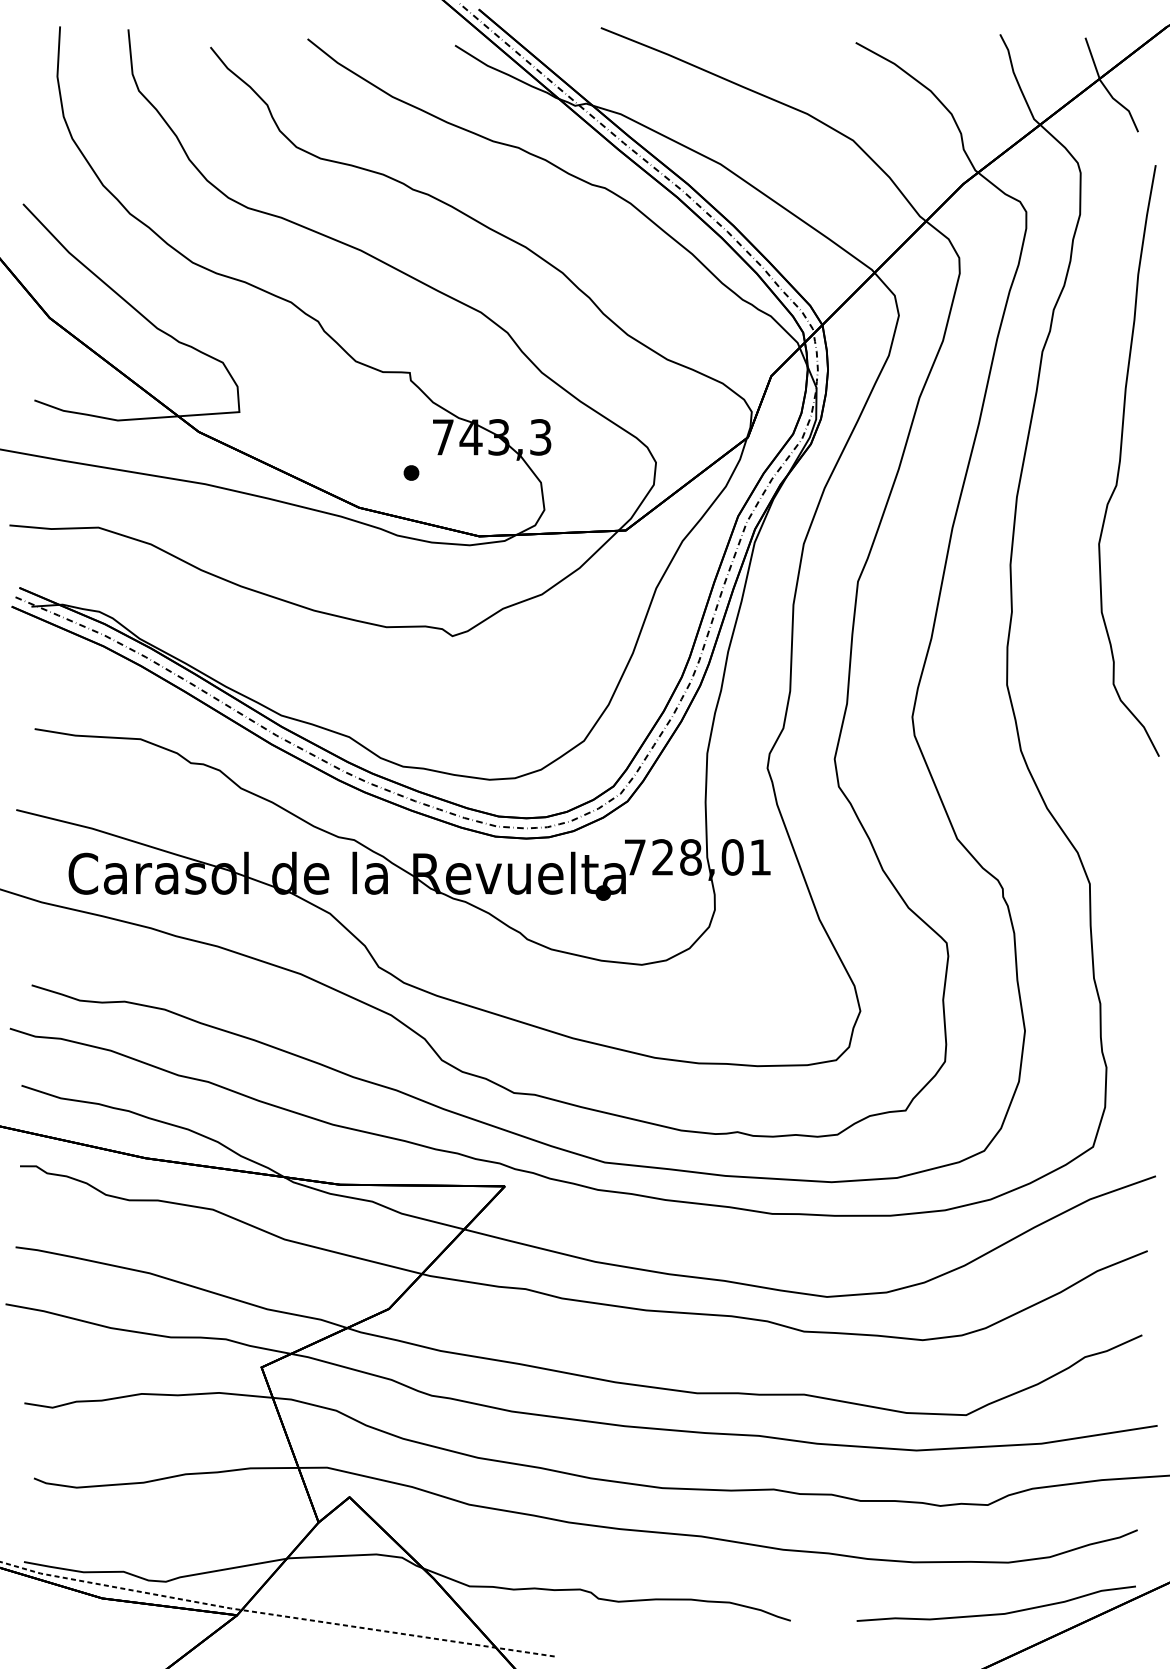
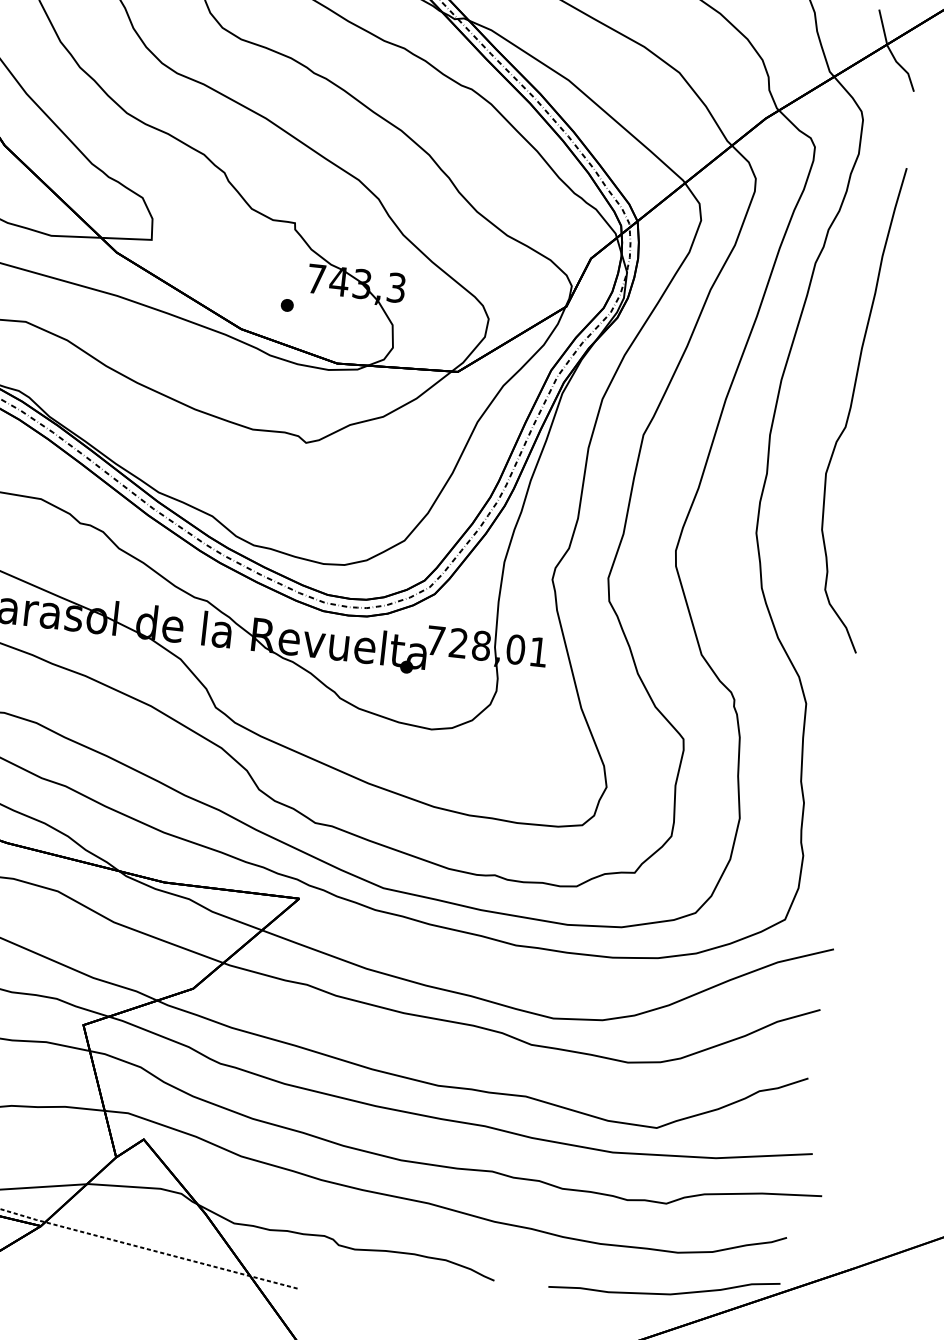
curve: (1121, 458) -> (852, 405), moved

